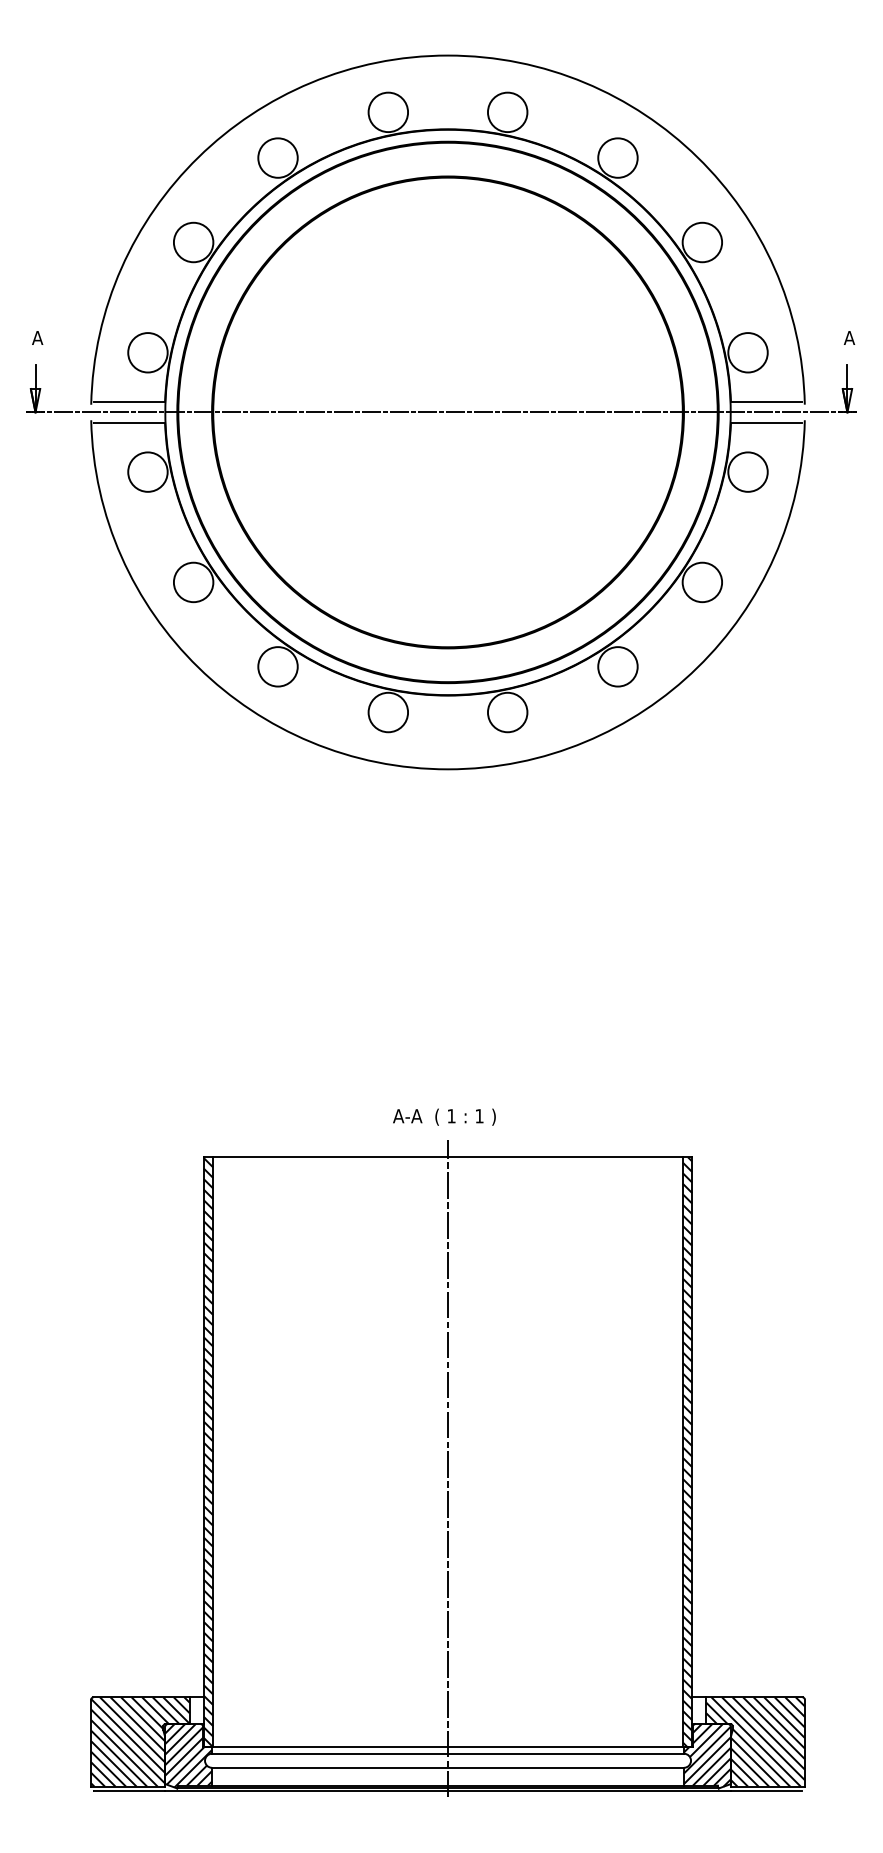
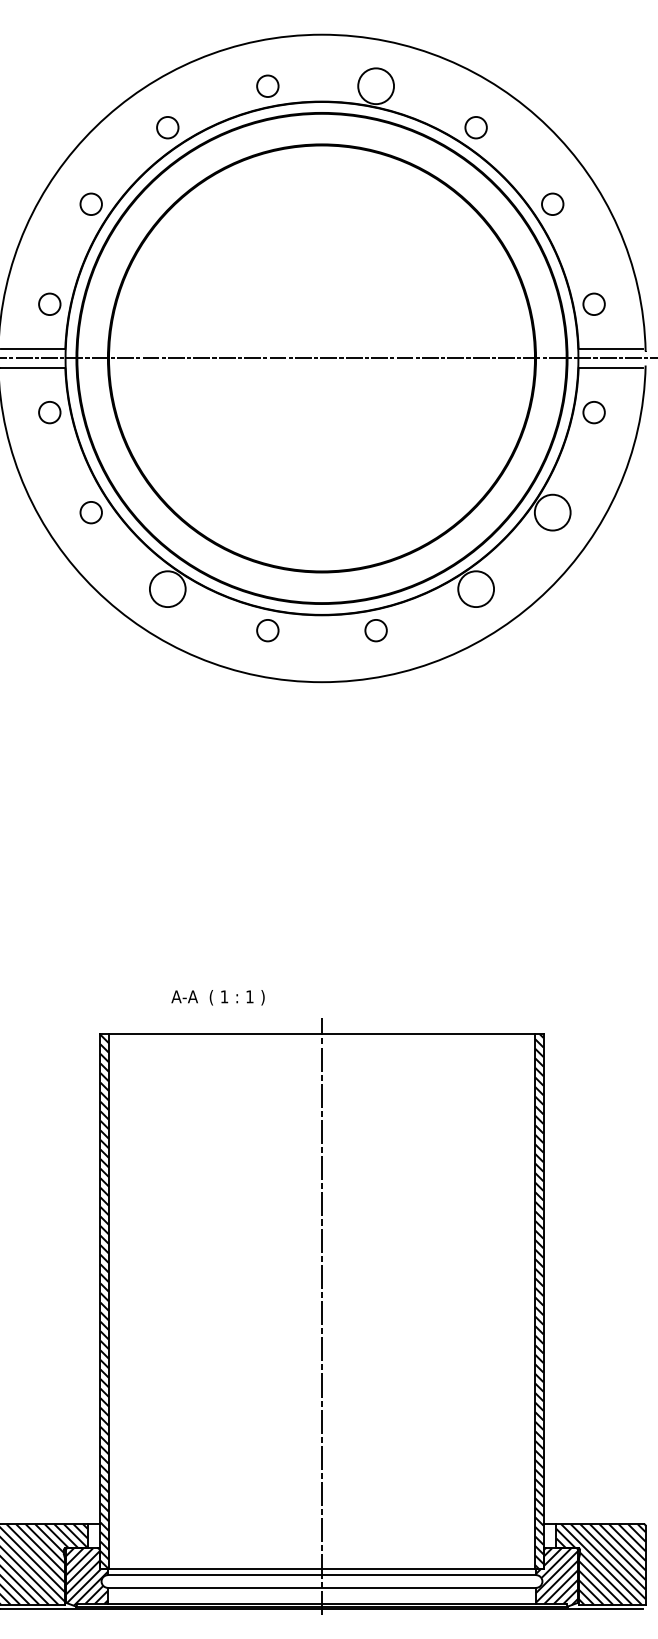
circle: (388, 112) -> (267, 86), size x0.6
circle: (277, 157) -> (167, 127), size x0.6
circle: (617, 157) -> (475, 127), size x0.6
circle: (193, 242) -> (91, 204), size x0.6
circle: (702, 242) -> (552, 204), size x0.6
circle: (147, 352) -> (49, 304), size x0.6
circle: (747, 352) -> (593, 304), size x0.6
circle: (147, 471) -> (49, 412), size x0.6
circle: (747, 471) -> (593, 412), size x0.6
circle: (193, 582) -> (91, 512), size x0.6
circle: (388, 712) -> (267, 630), size x0.6
circle: (507, 712) -> (375, 630), size x0.6
text: (444, 1116) -> (218, 997), moved

